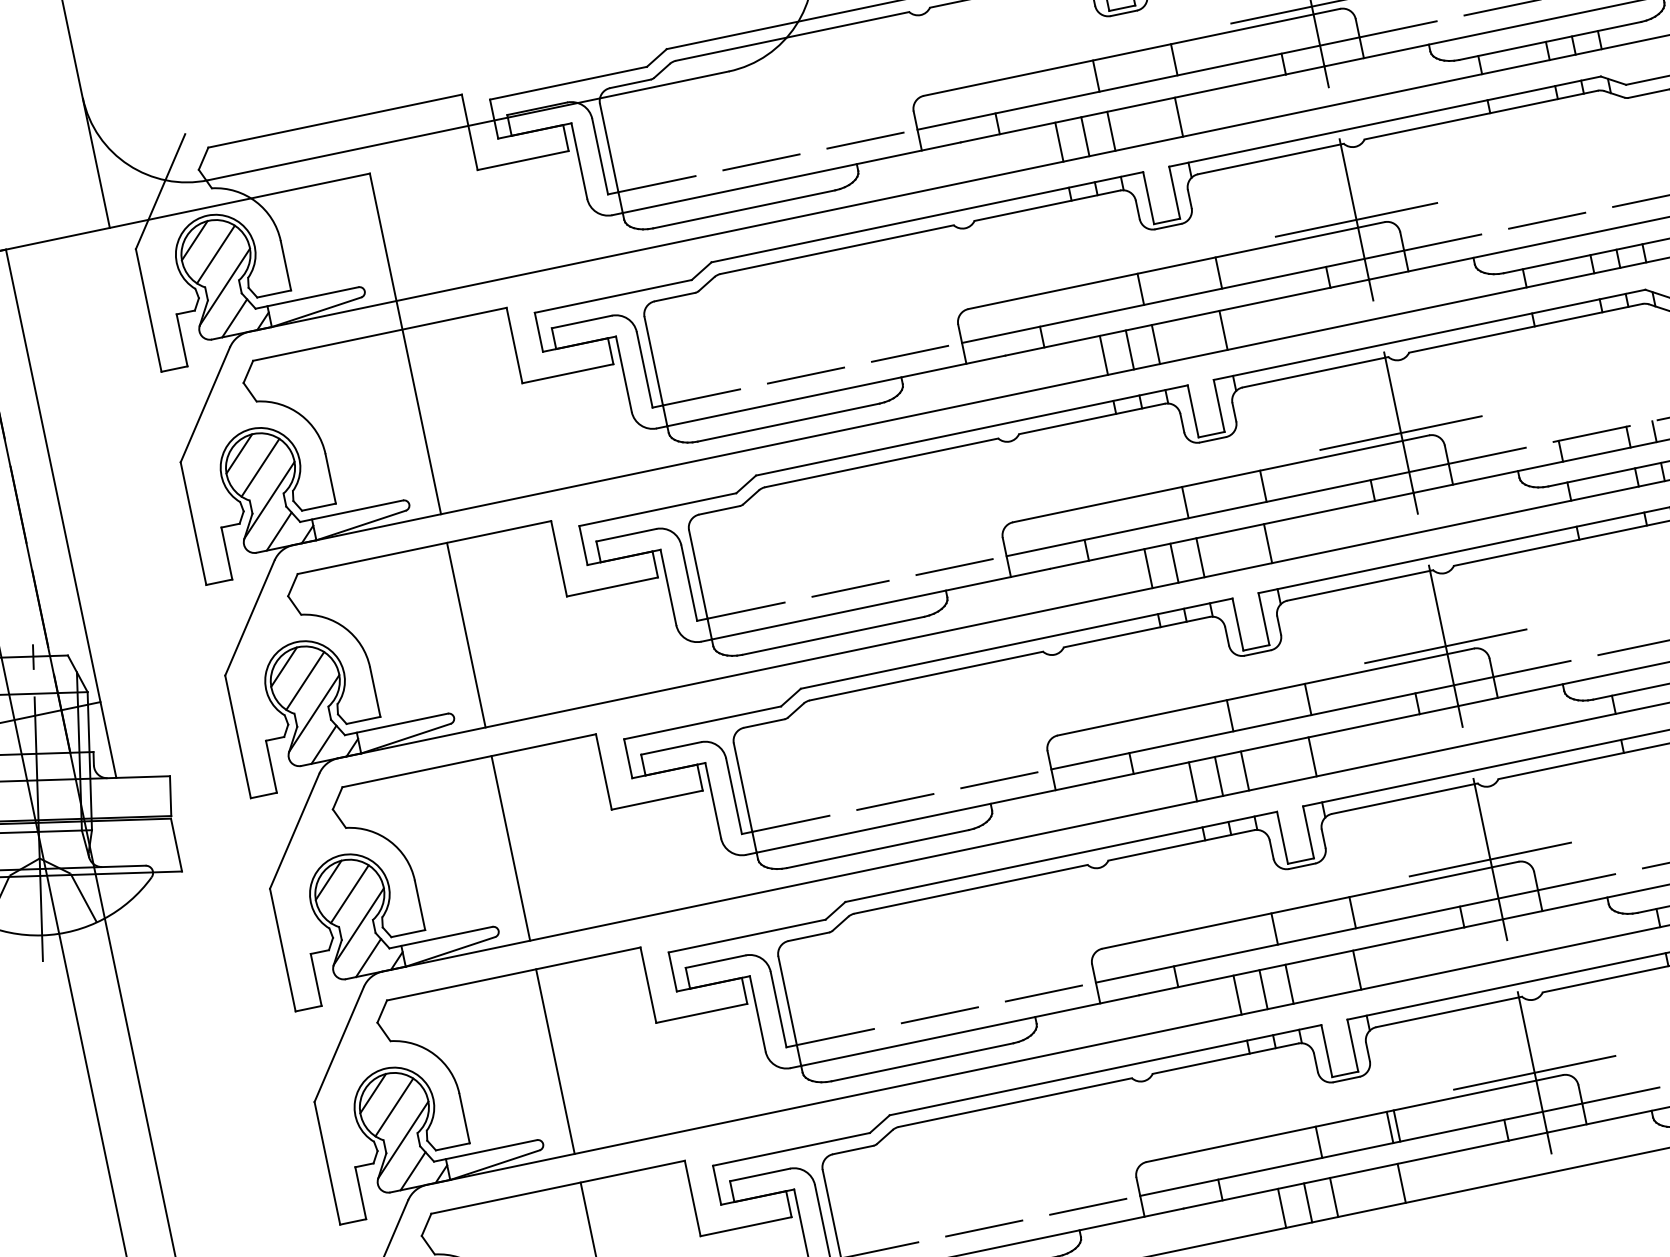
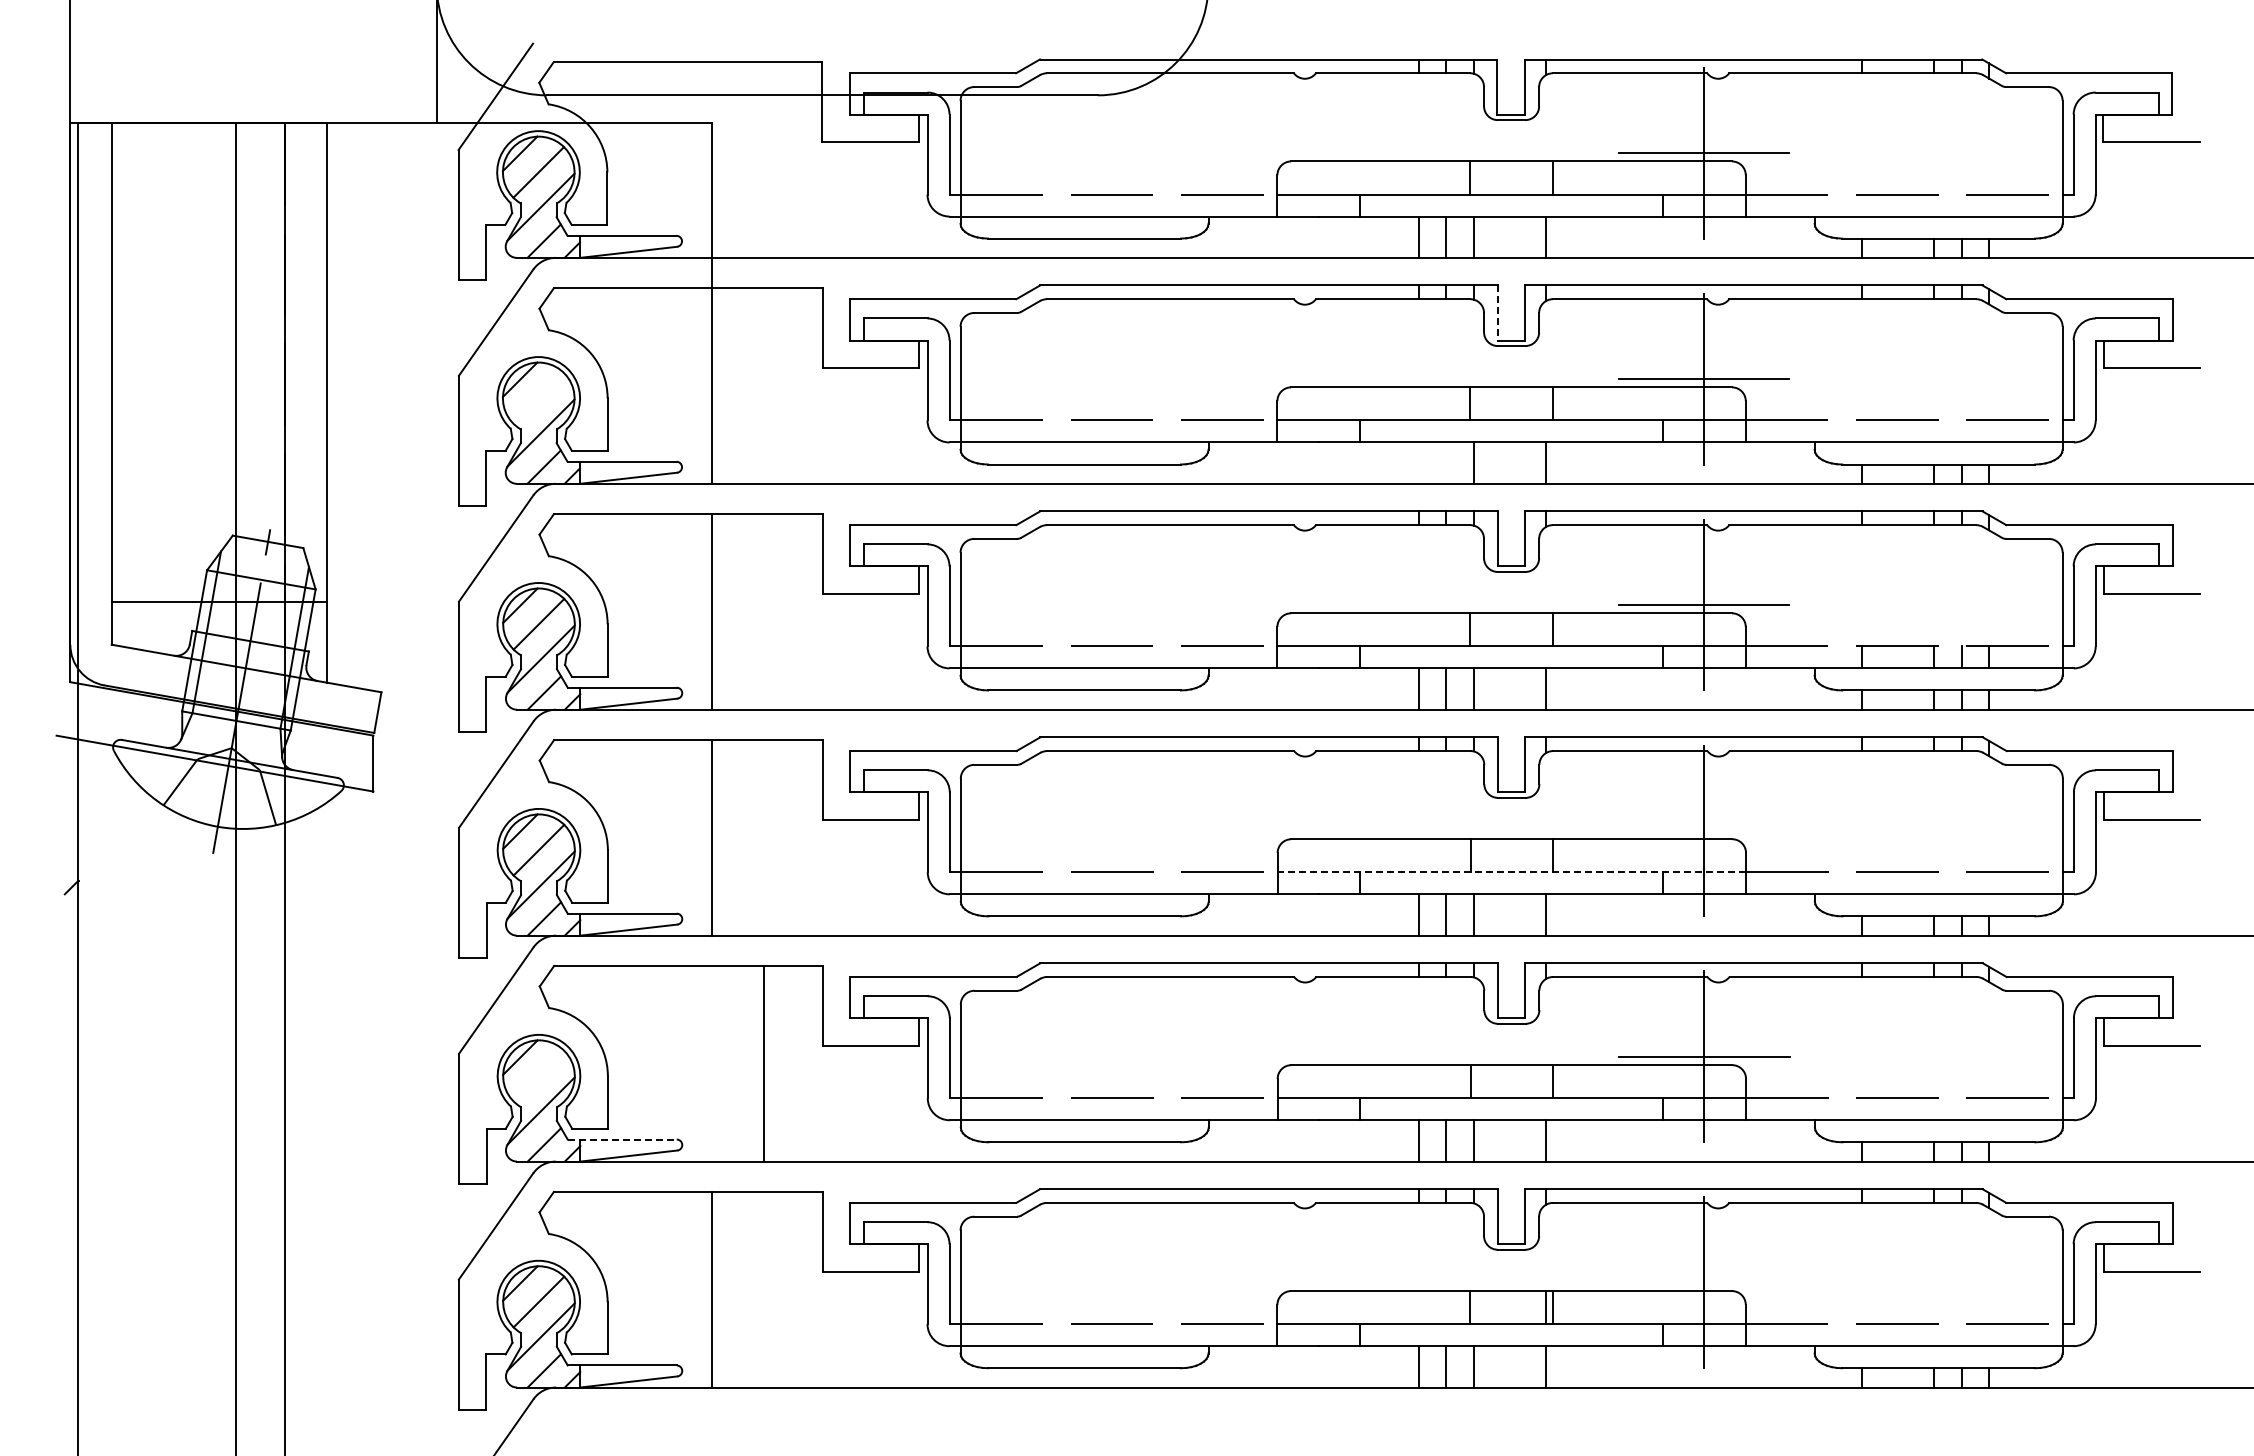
line: (1148, 197) -> (1497, 312), solid -> dashed
line: (1129, 349) -> (1446, 462), removed
line: (1103, 354) -> (1418, 462), removed
line: (260, 467) -> (538, 398), removed
line: (1445, 645) -> (1703, 830), removed
line: (1272, 723) -> (1511, 872), solid -> dashed
line: (555, 1061) -> (764, 1063), moved
line: (1534, 1072) -> (1703, 1282), removed
line: (393, 1106) -> (538, 1075), removed
line: (485, 1150) -> (622, 1139), solid -> dashed

